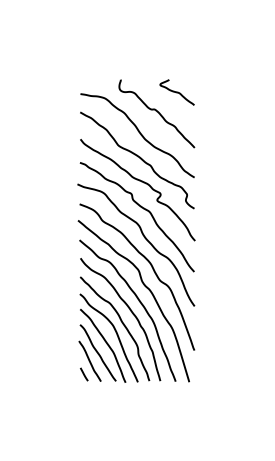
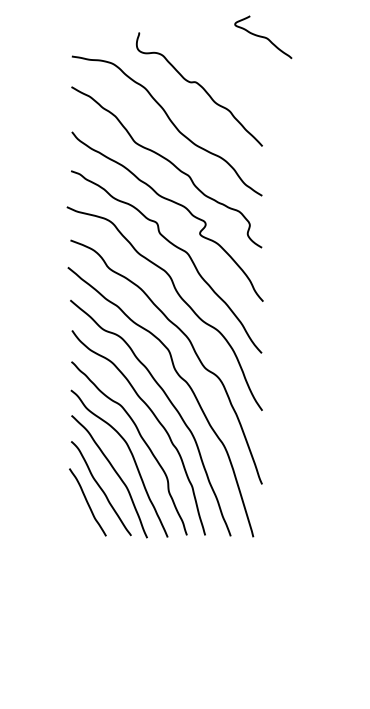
curve: (176, 92) -> (262, 37), moved
line: (84, 374) -> (78, 524), removed

